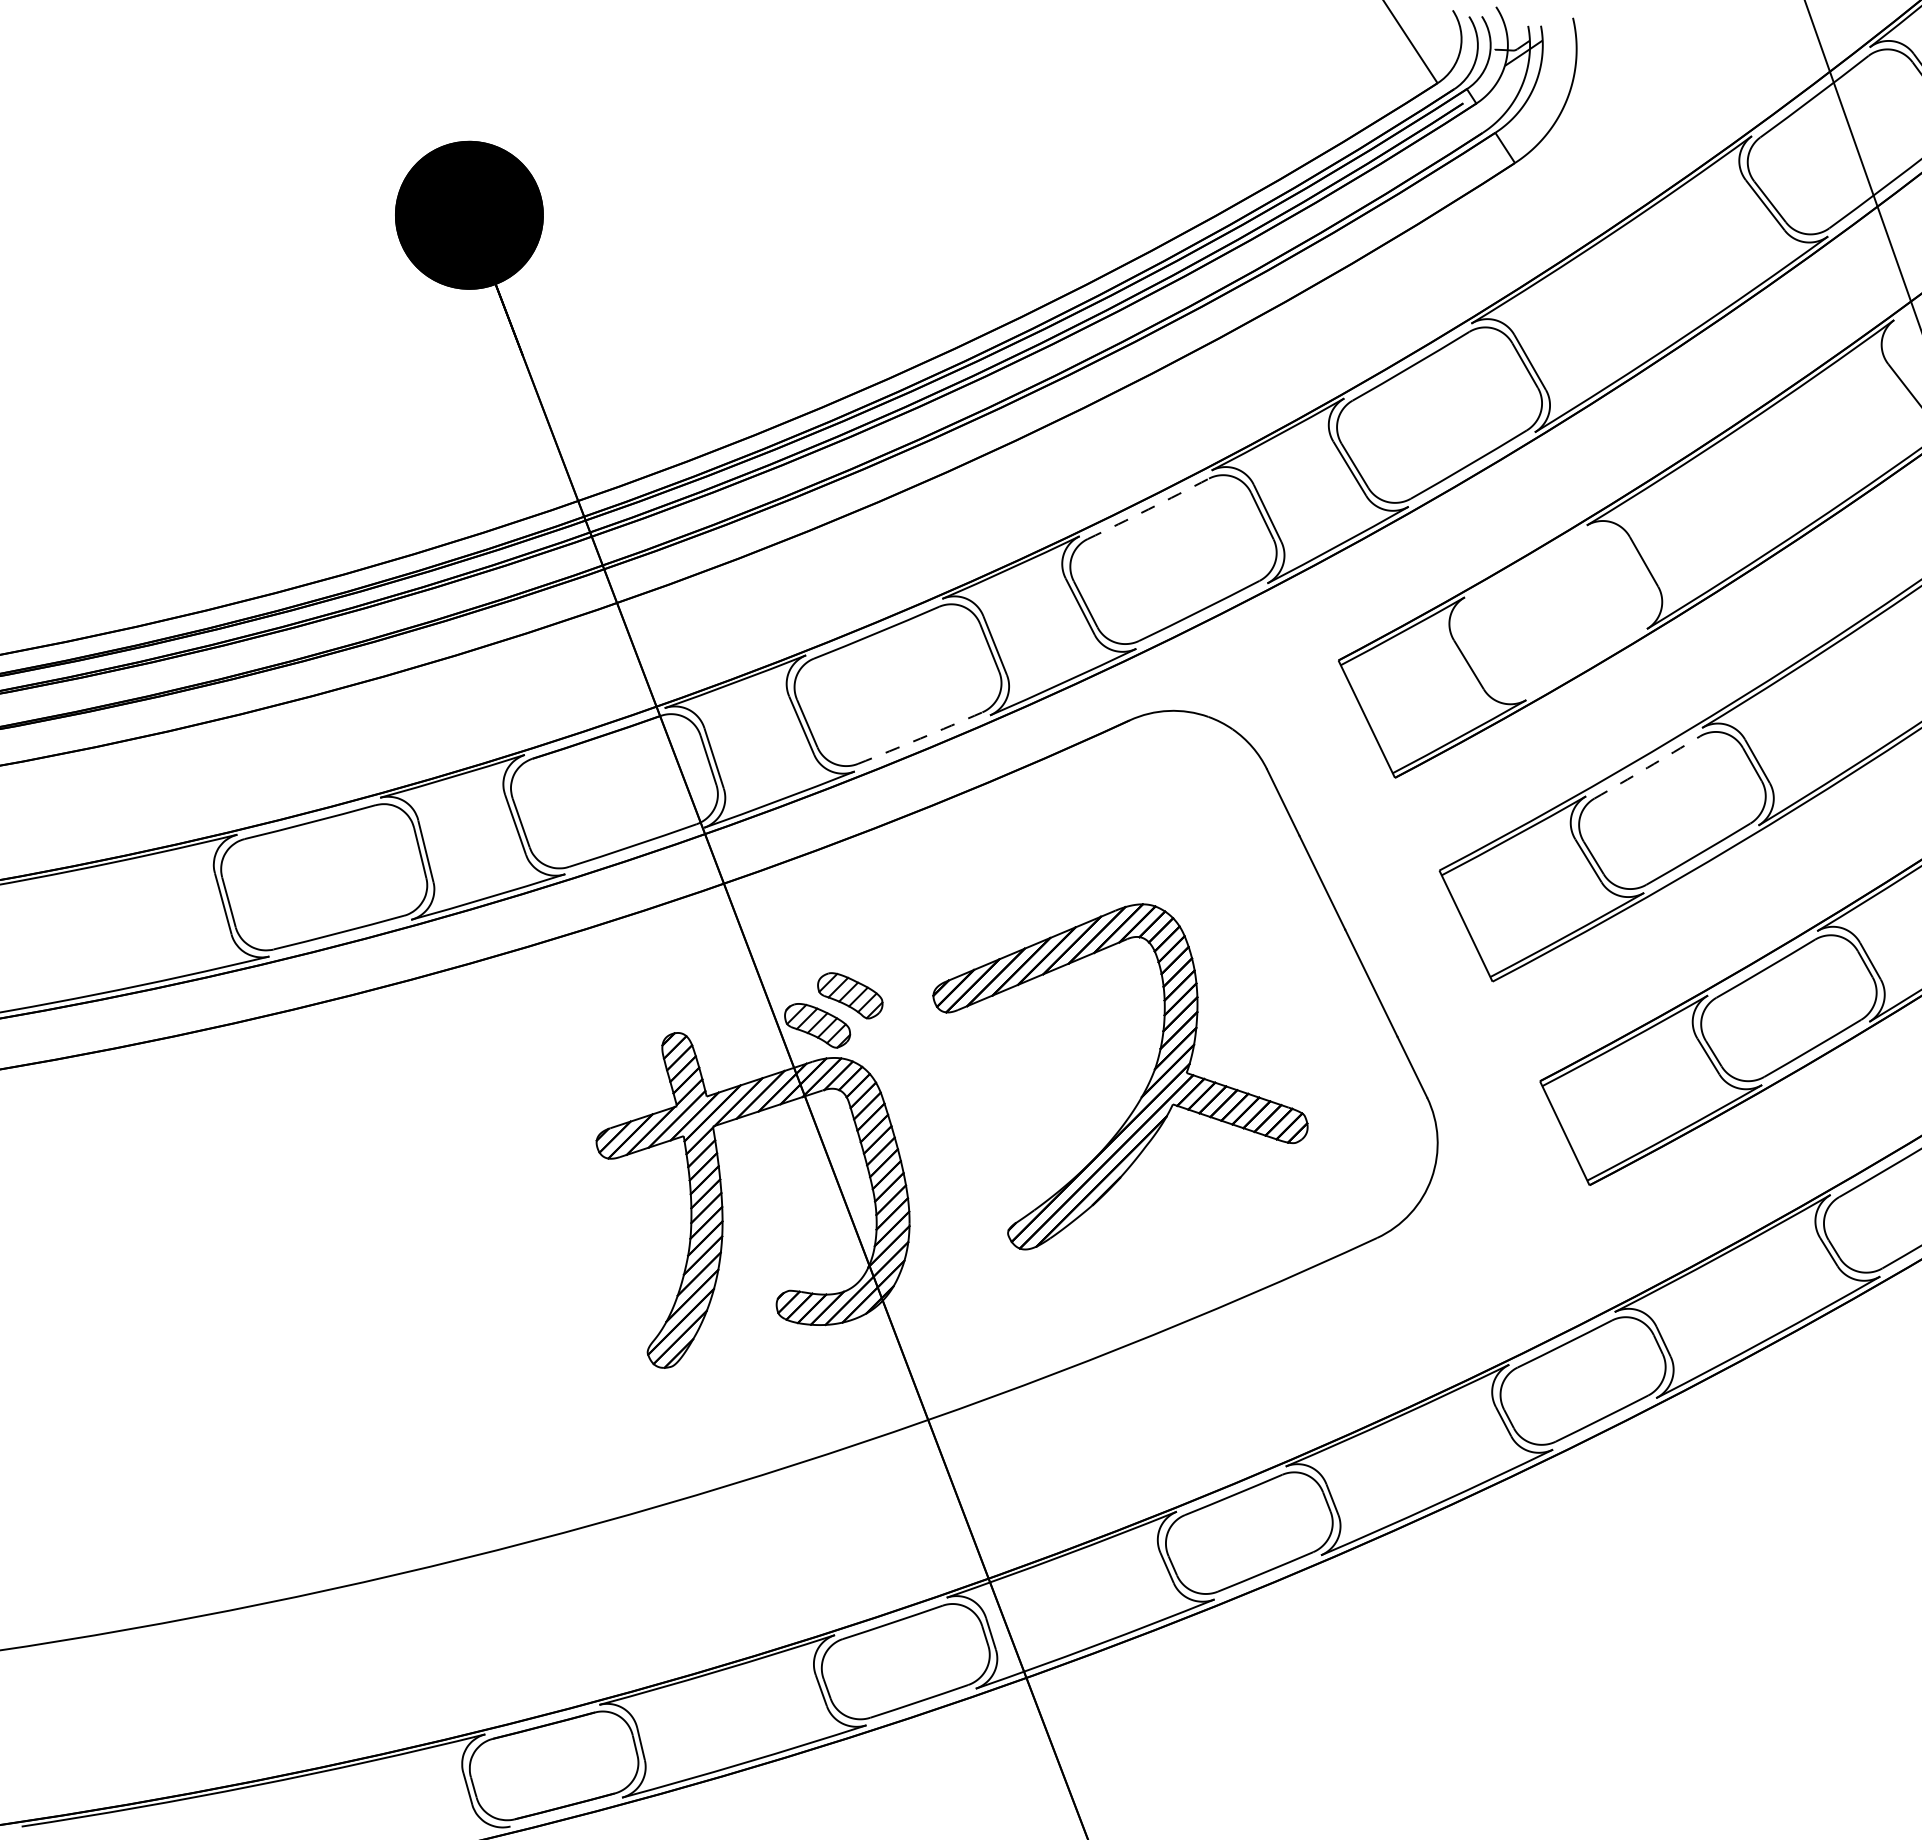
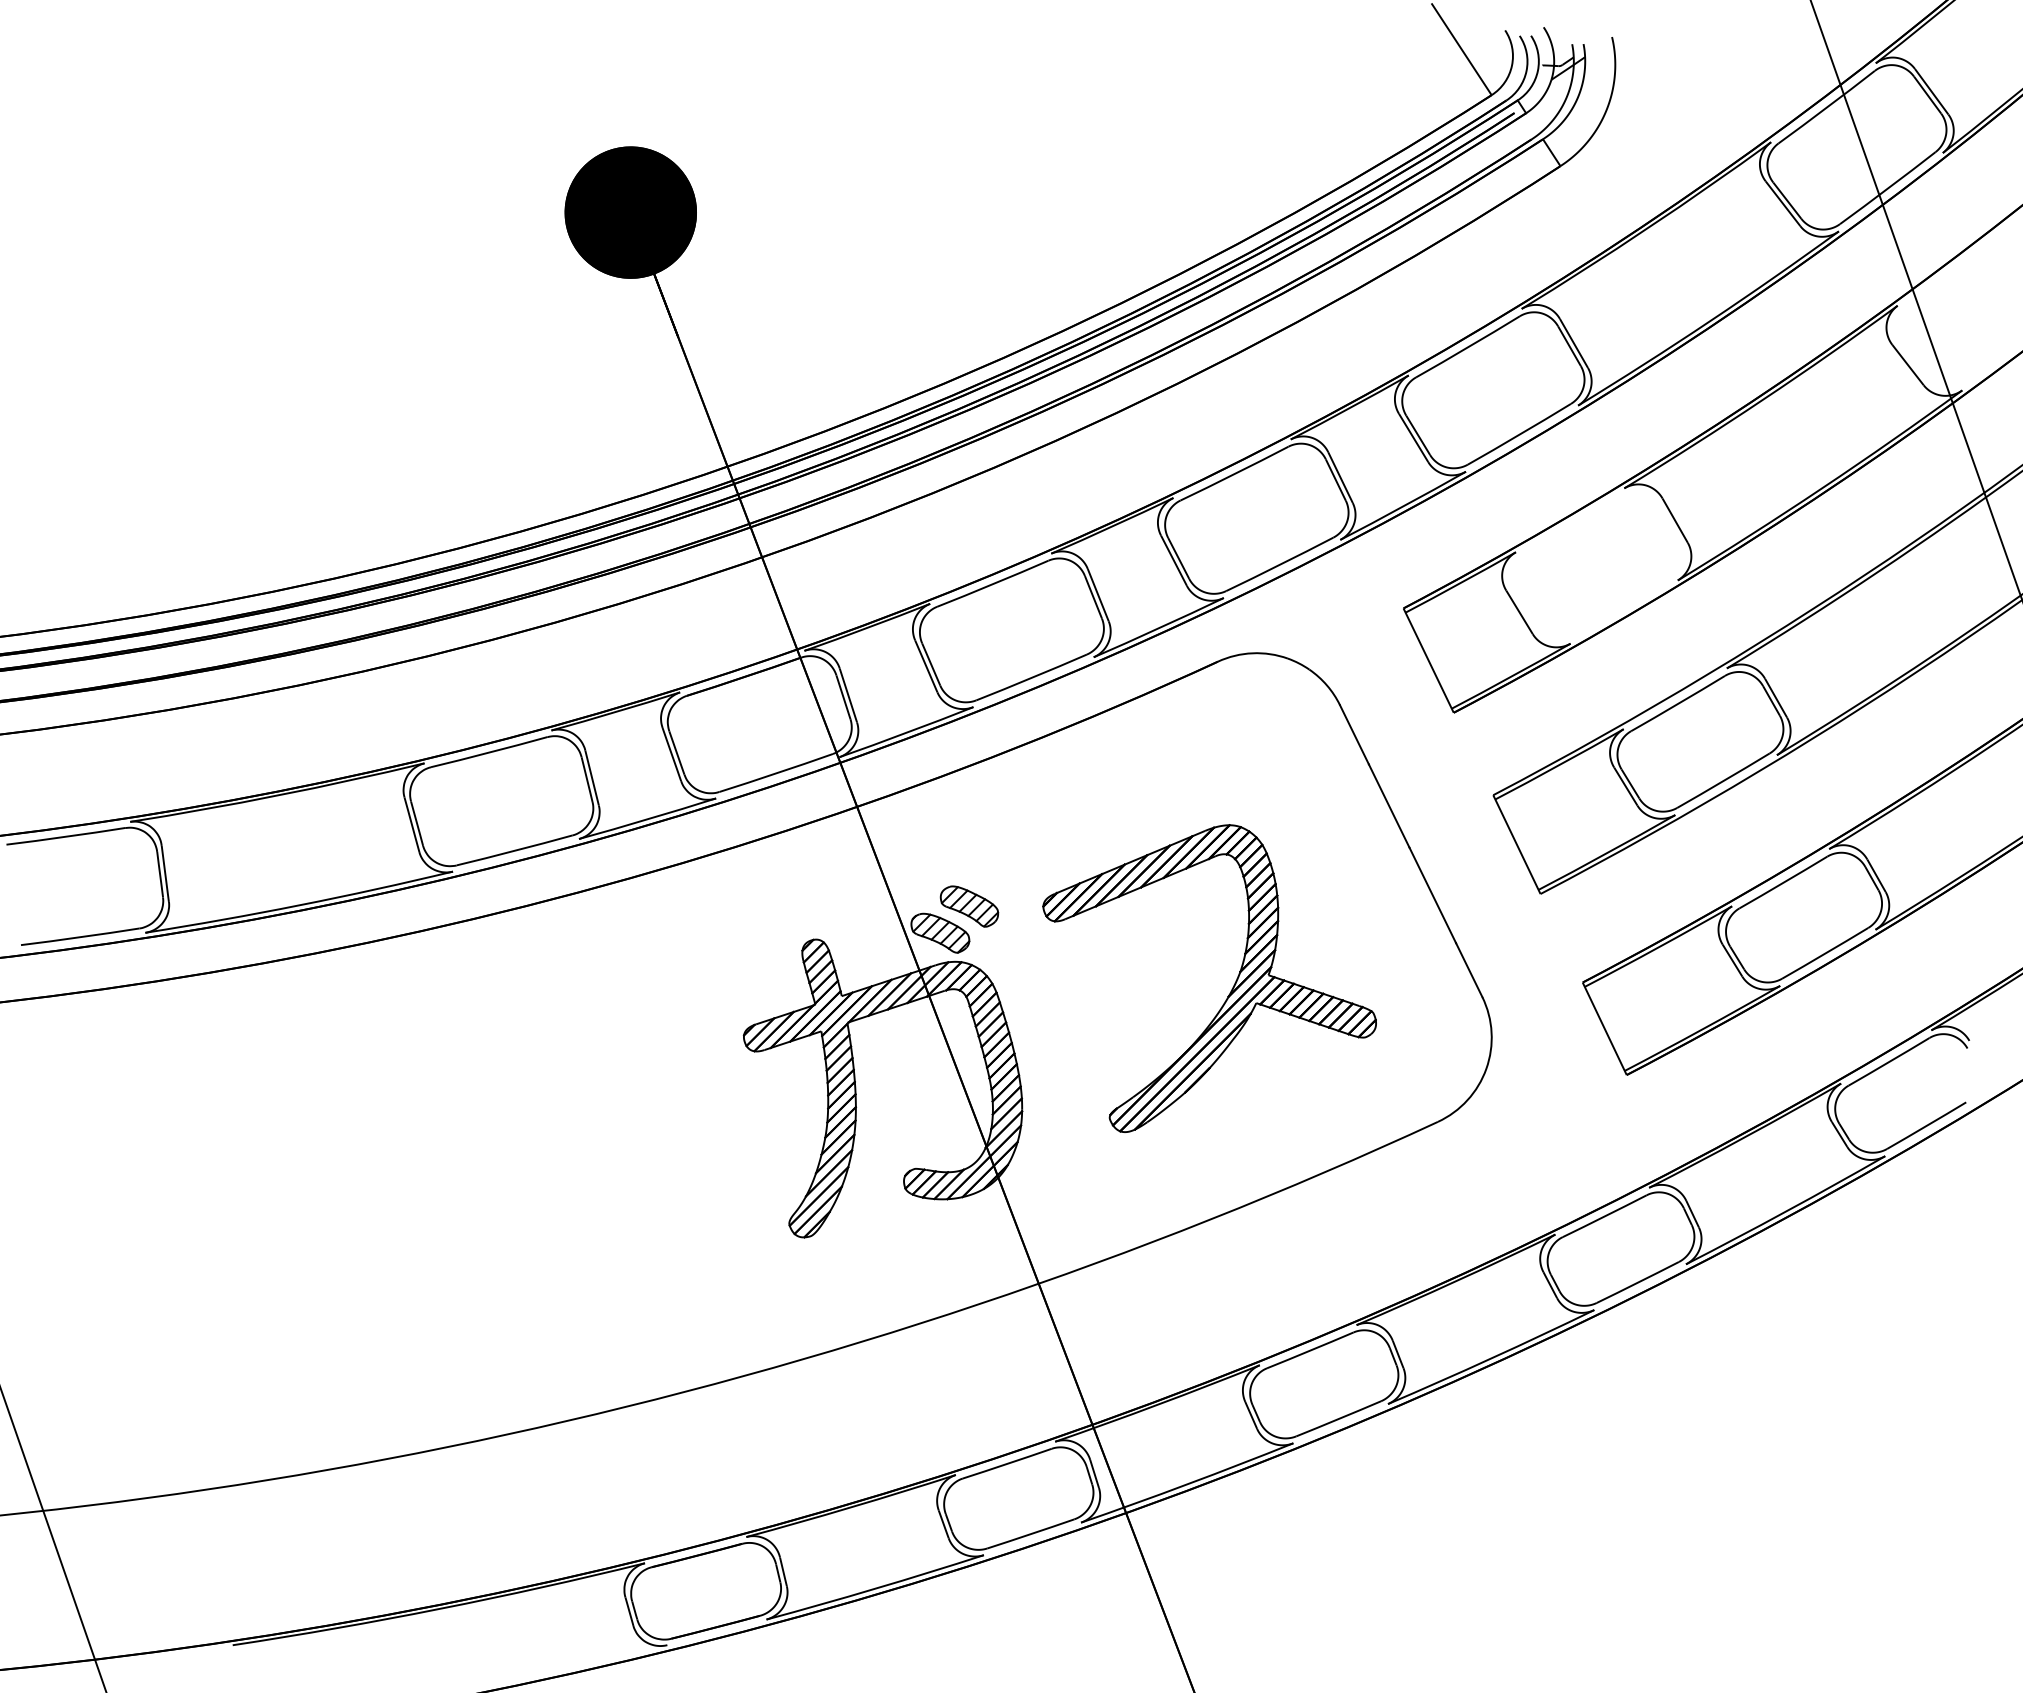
arc: (1148, 509) -> (1234, 474), dashed -> solid
arc: (920, 738) -> (1031, 677), dashed -> solid
arc: (1647, 767) -> (1678, 703), dashed -> solid

